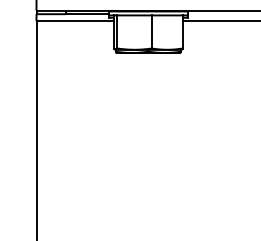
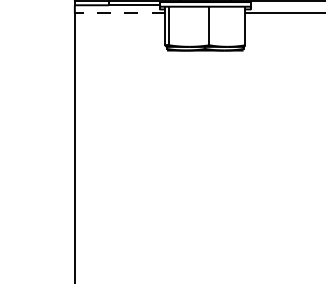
line: (74, 21) -> (119, 13), solid -> dashed

